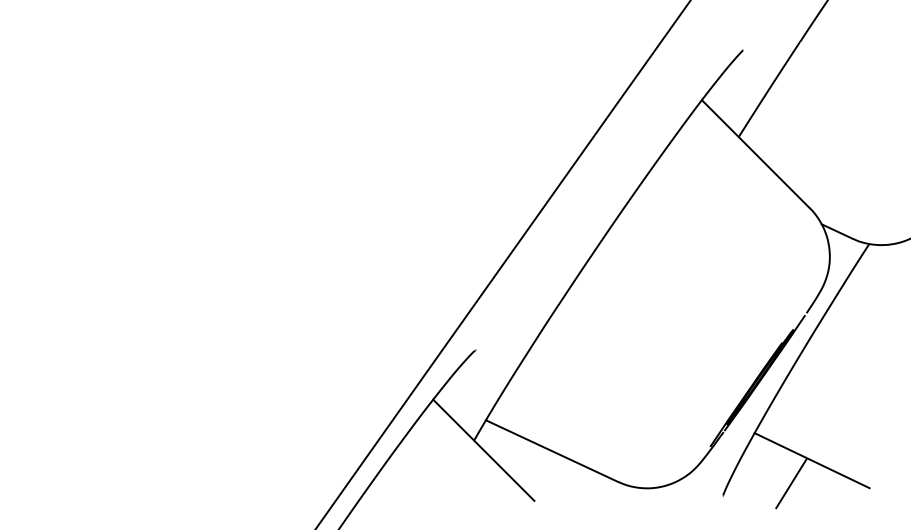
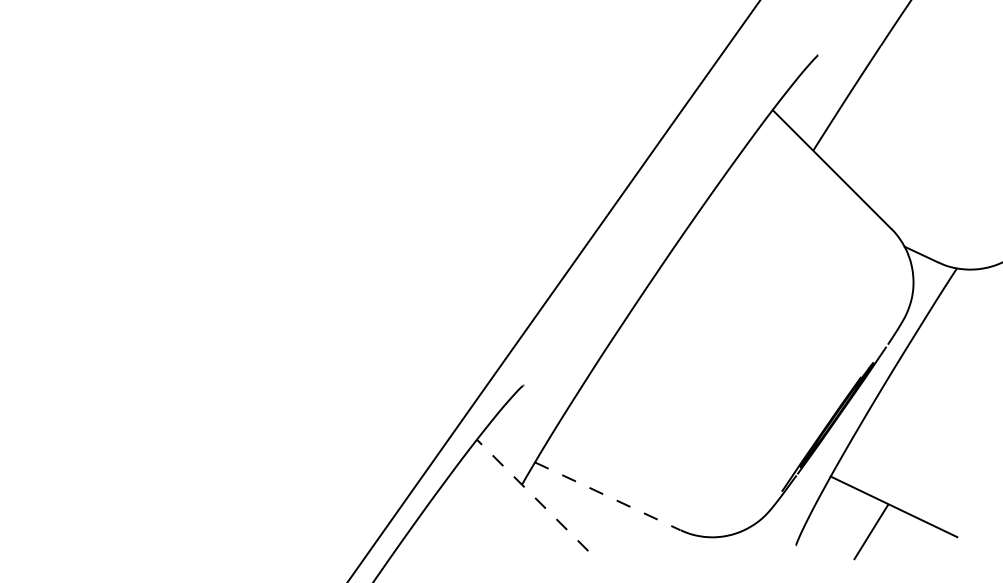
line: (483, 450) -> (532, 495), solid -> dashed
line: (552, 451) -> (608, 496), solid -> dashed

